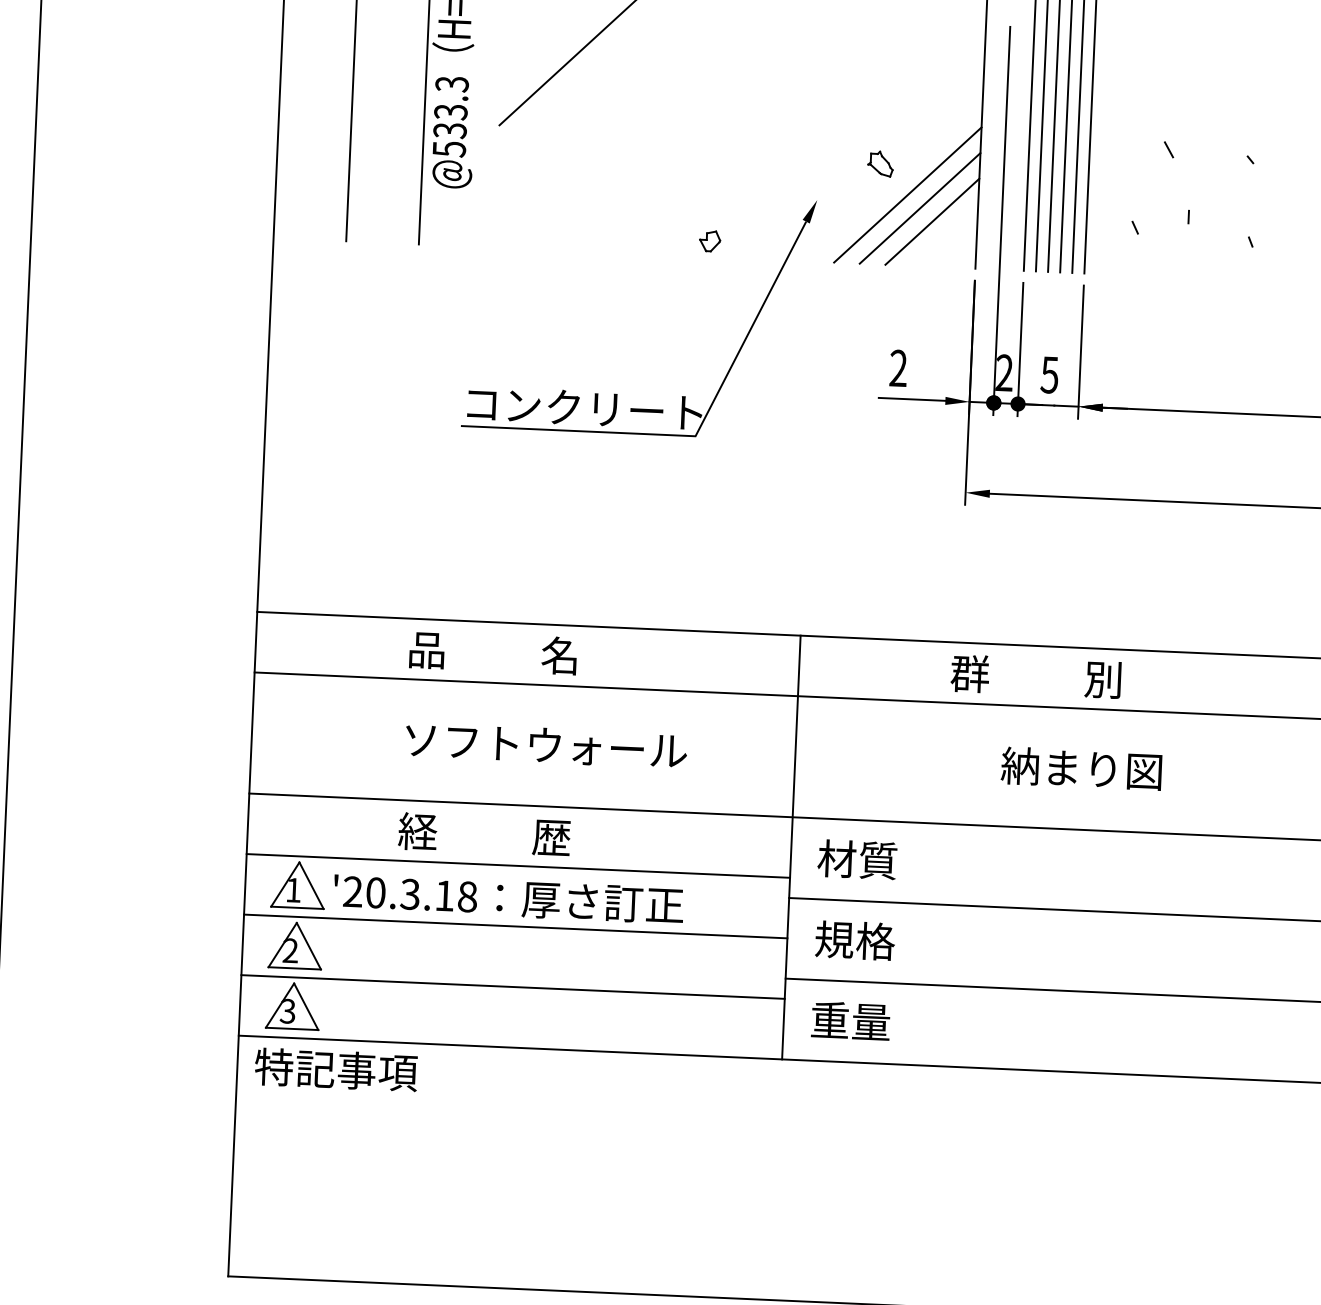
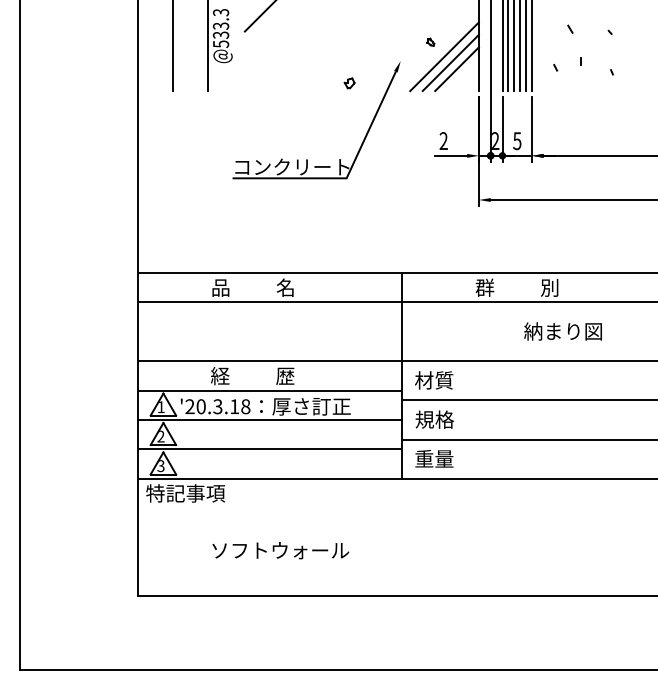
part: (880, 164) -> (430, 42), size x0.6
text: (545, 745) -> (280, 550), moved
text: (1080, 768) -> (562, 331), moved

